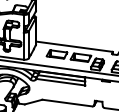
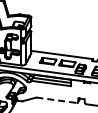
line: (67, 103) -> (56, 100), solid -> dashed

